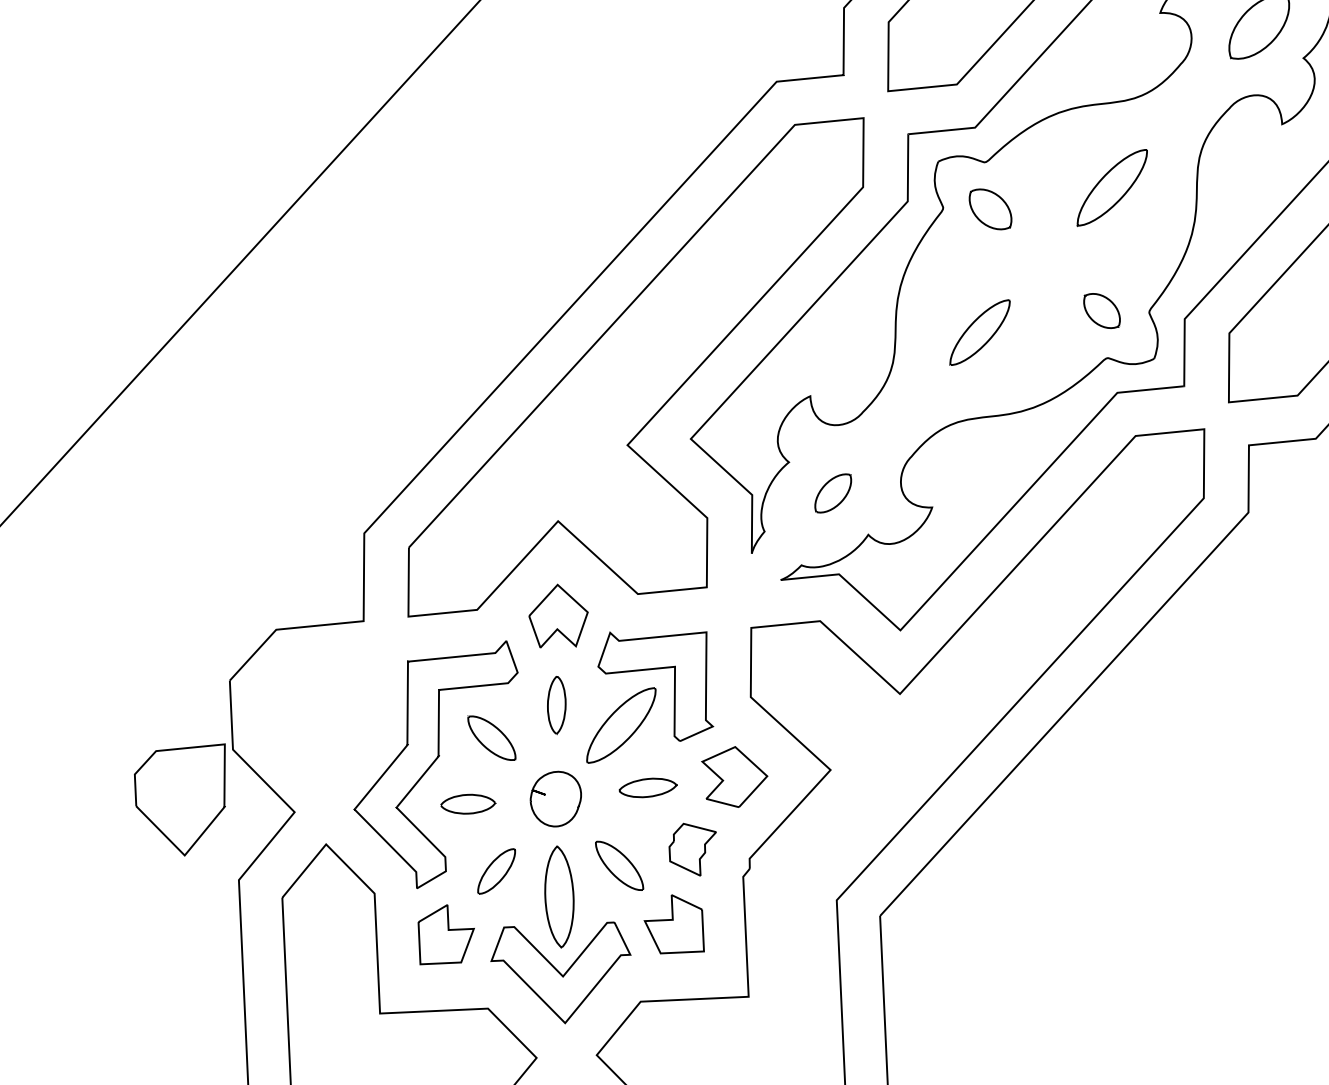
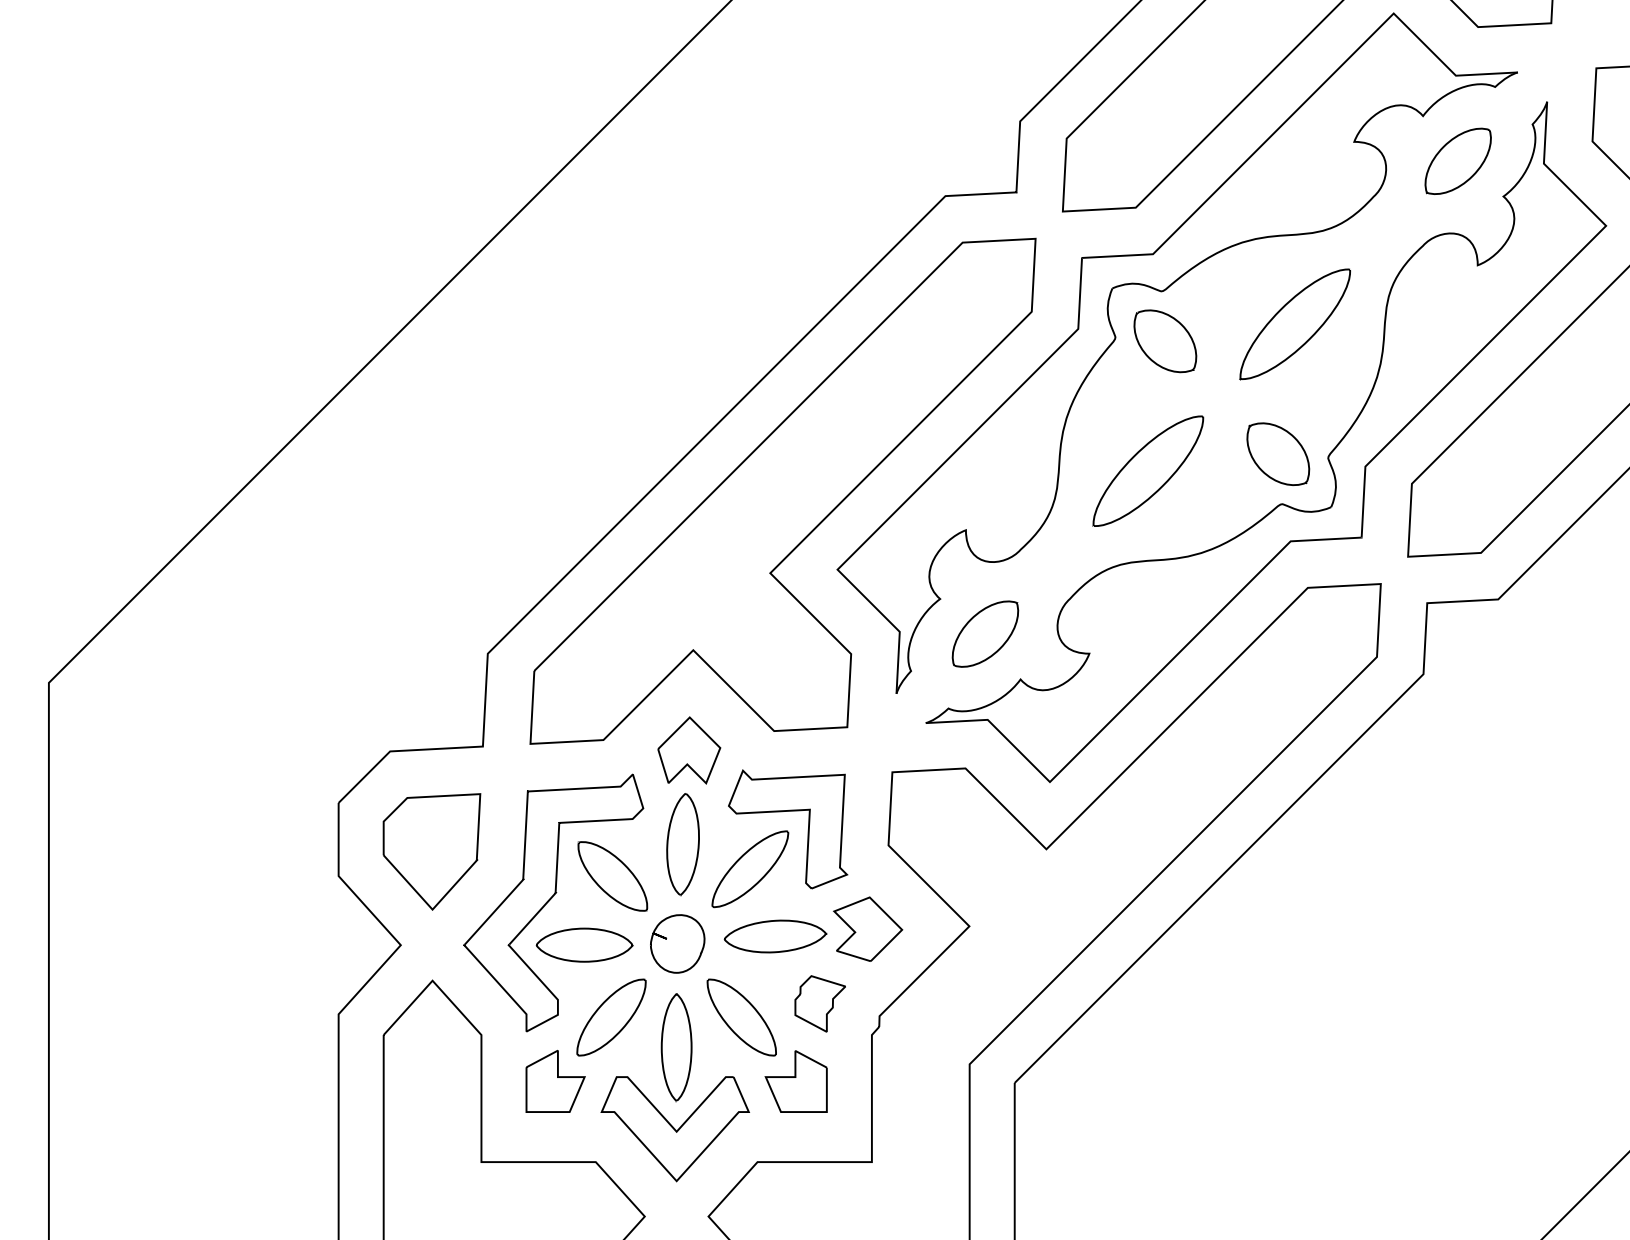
part: (1111, 187) -> (1294, 324), size x1.43
part: (990, 209) -> (1165, 341), size x1.43
part: (1102, 310) -> (1278, 453), size x1.67
part: (980, 332) -> (1148, 470), size x1.67
part: (833, 492) -> (985, 633), size x1.67
part: (556, 705) -> (682, 844), size x1.67
part: (491, 738) -> (612, 876), size x1.43
part: (647, 787) -> (775, 936), size x1.67
part: (181, 800) -> (431, 851), moved
part: (468, 803) -> (584, 944), size x1.67
part: (619, 865) -> (741, 1017), size x1.43
part: (496, 871) -> (611, 1017), size x1.67

